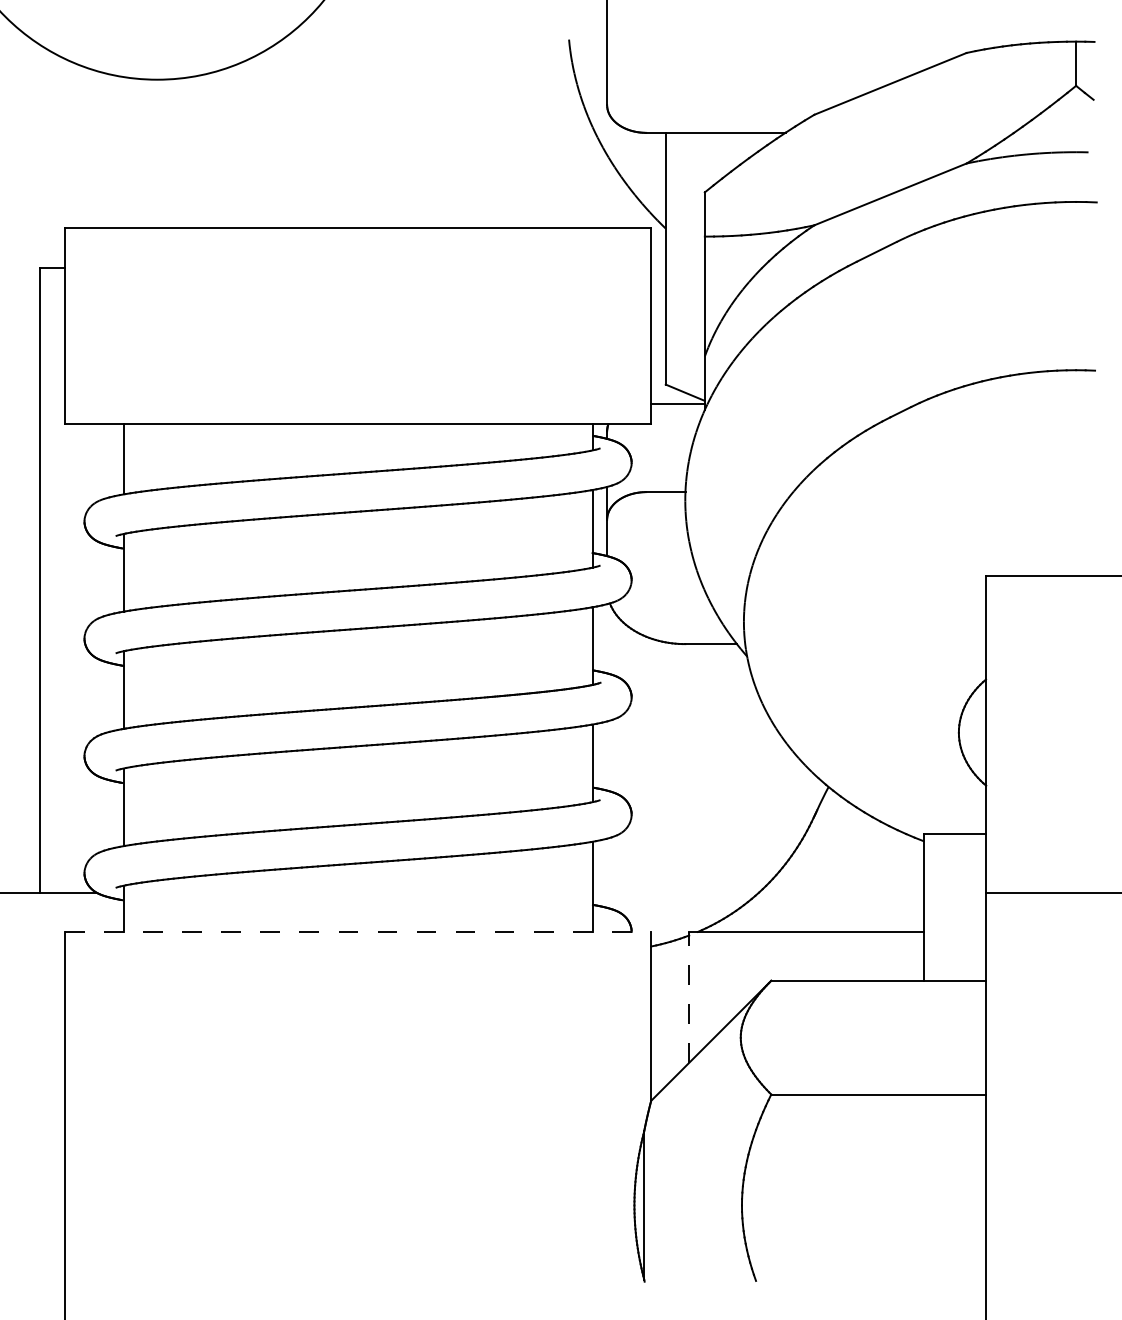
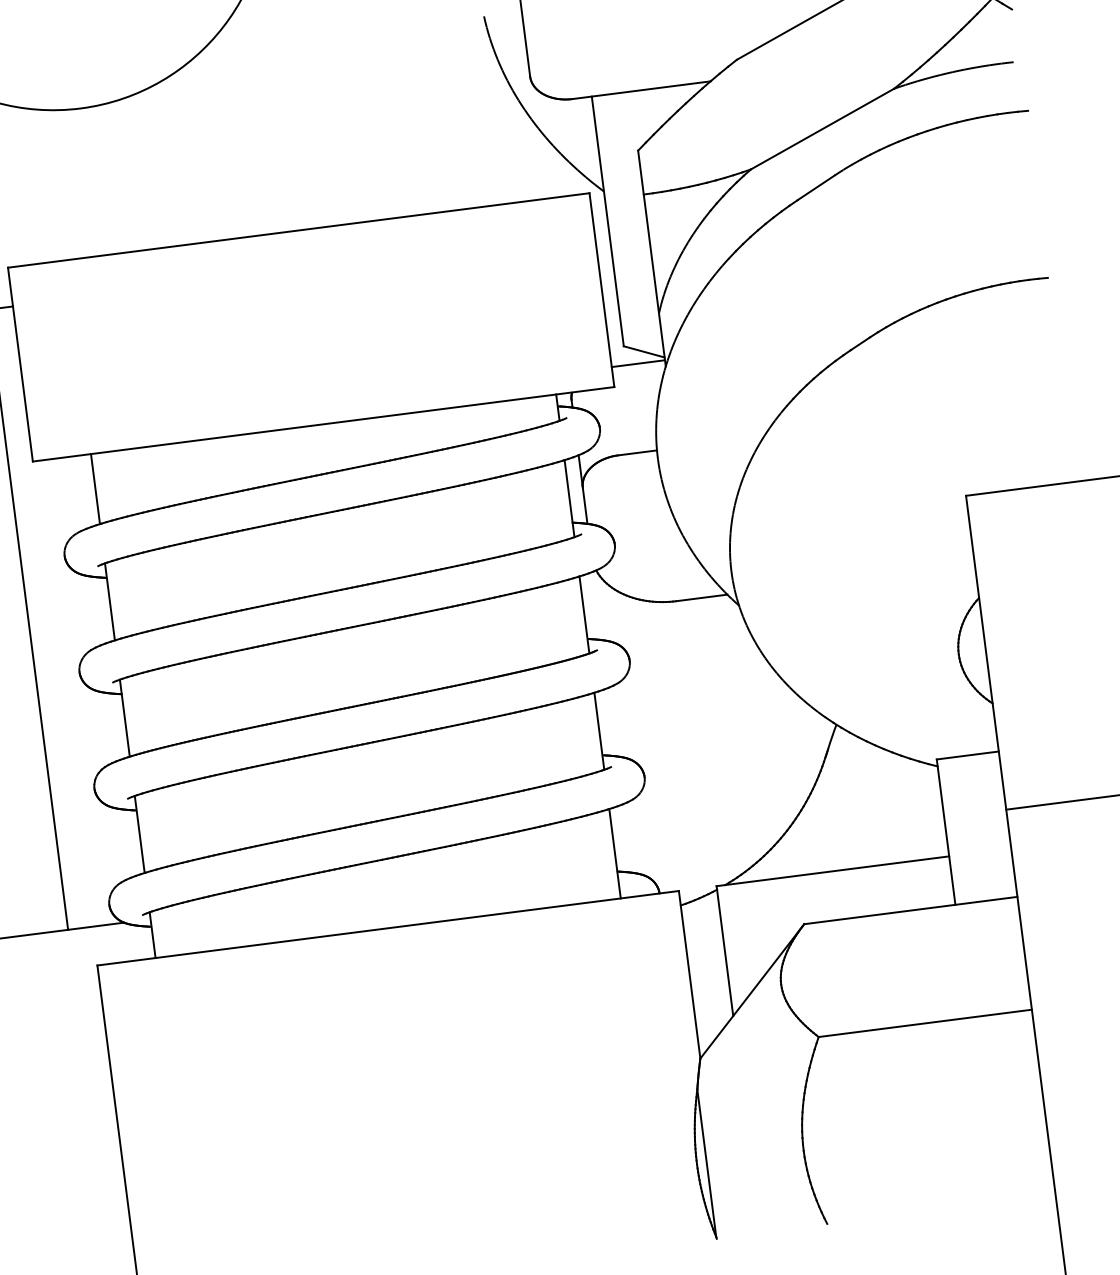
line: (358, 931) -> (388, 927), dashed -> solid
line: (689, 996) -> (725, 950), dashed -> solid

